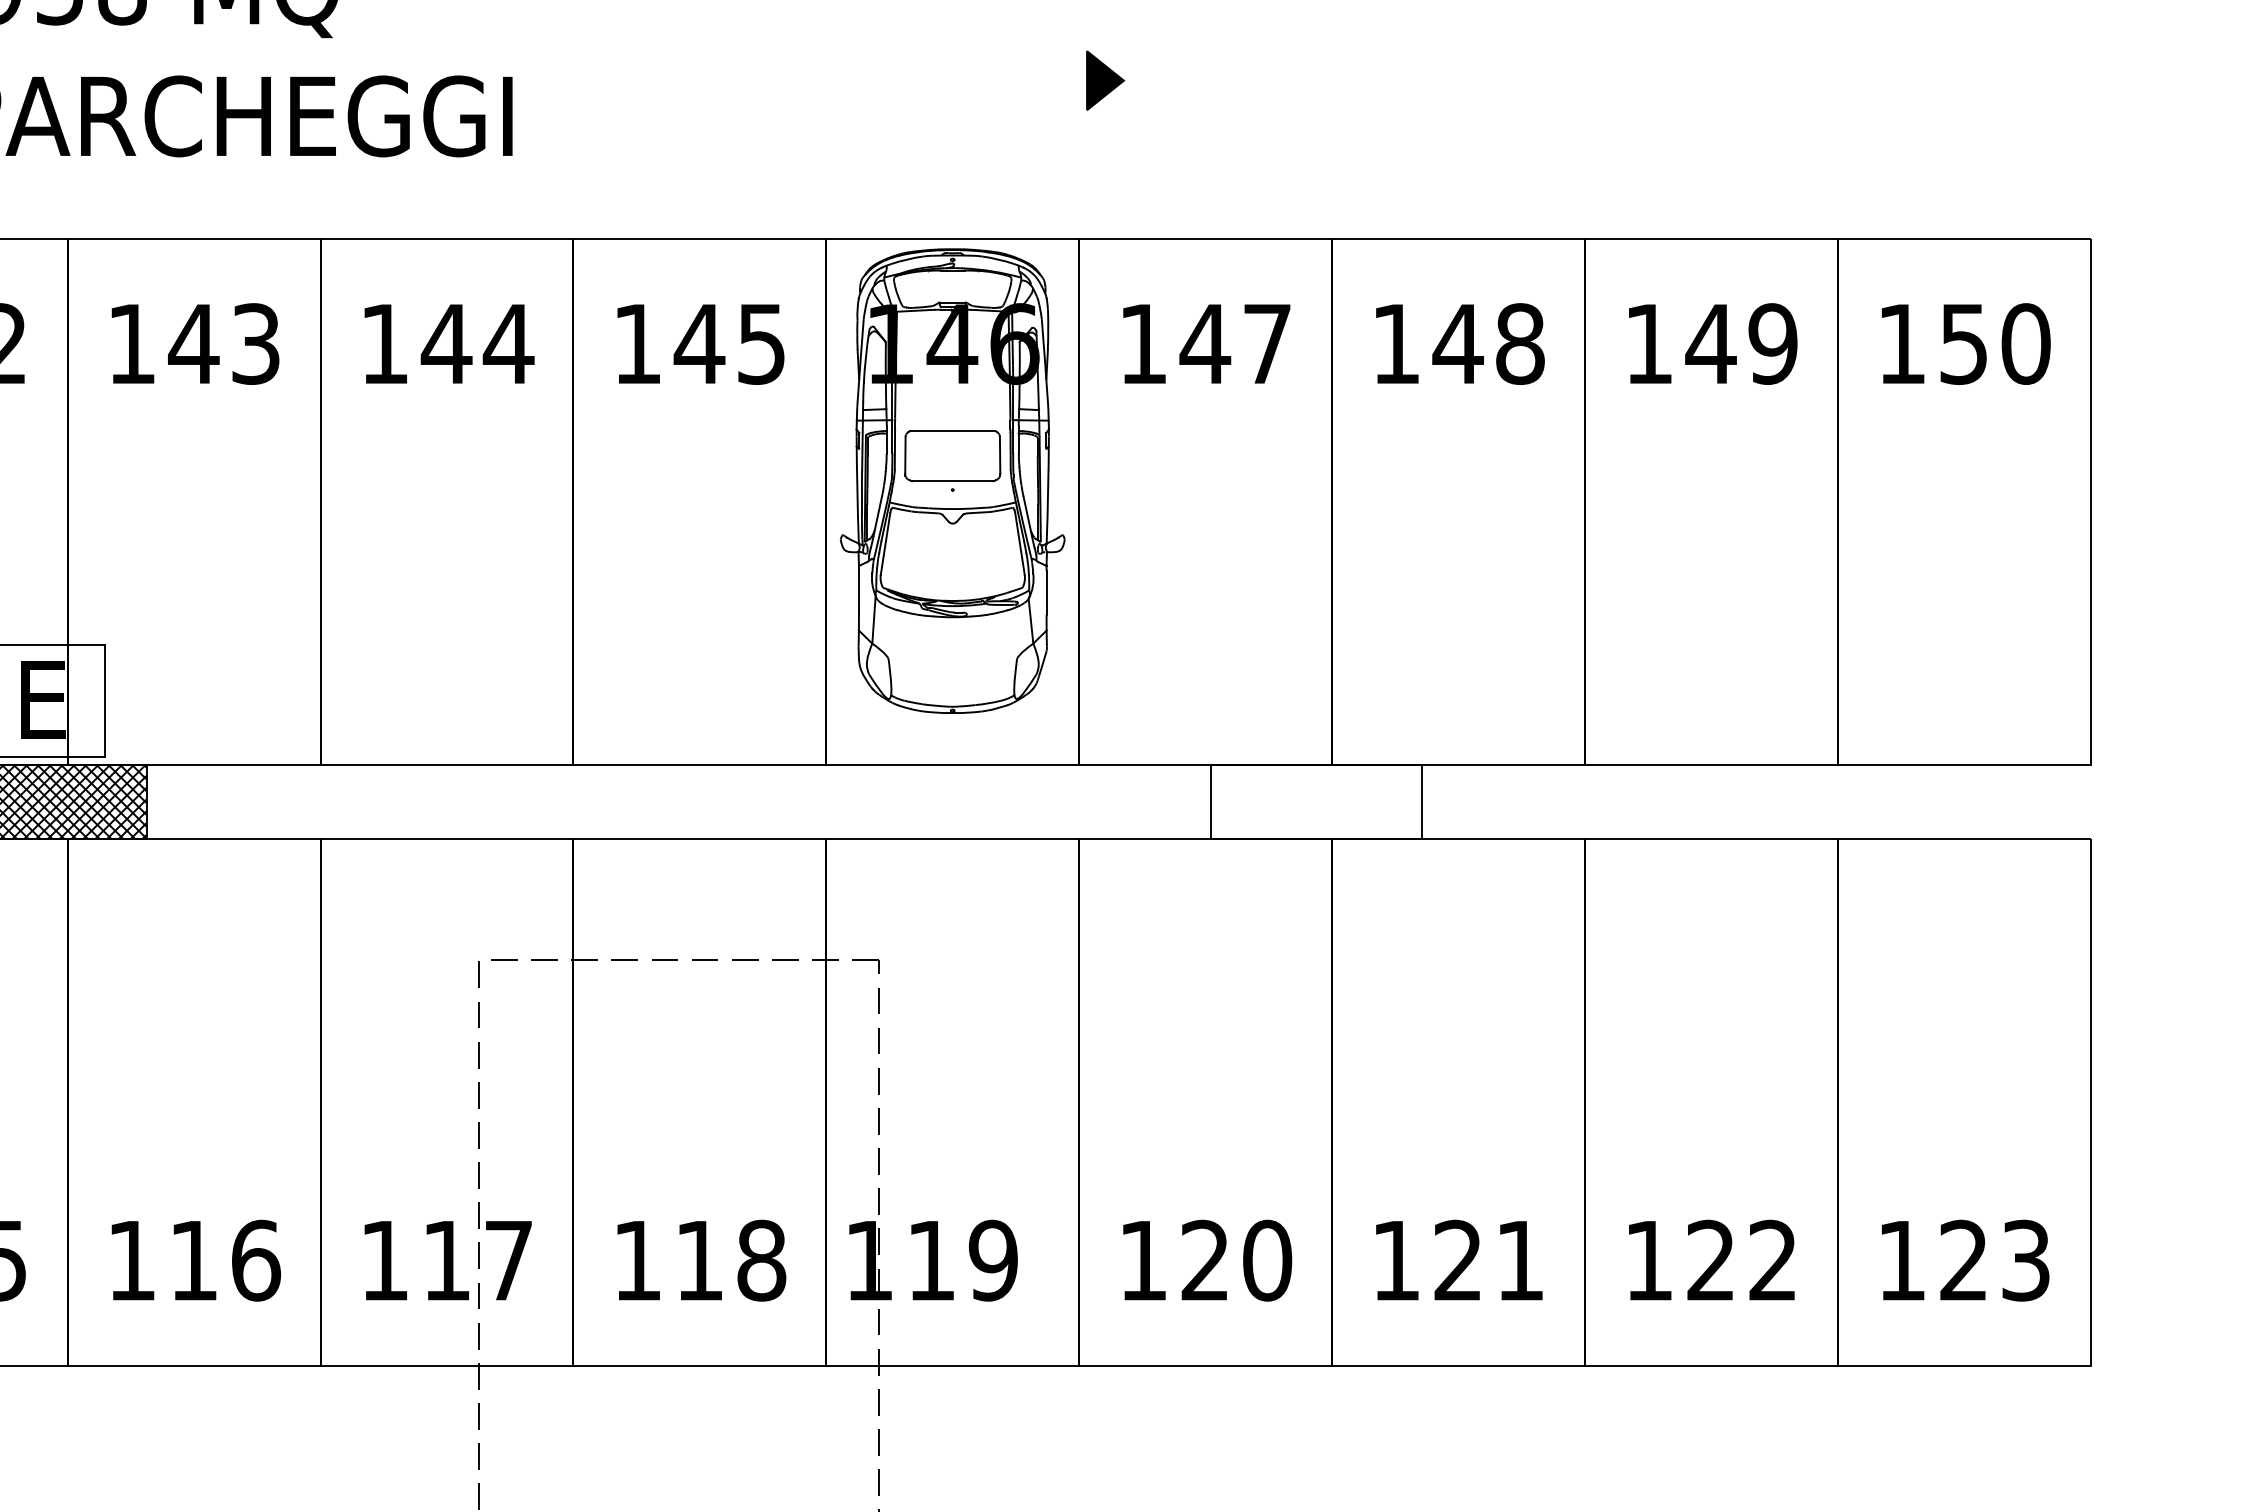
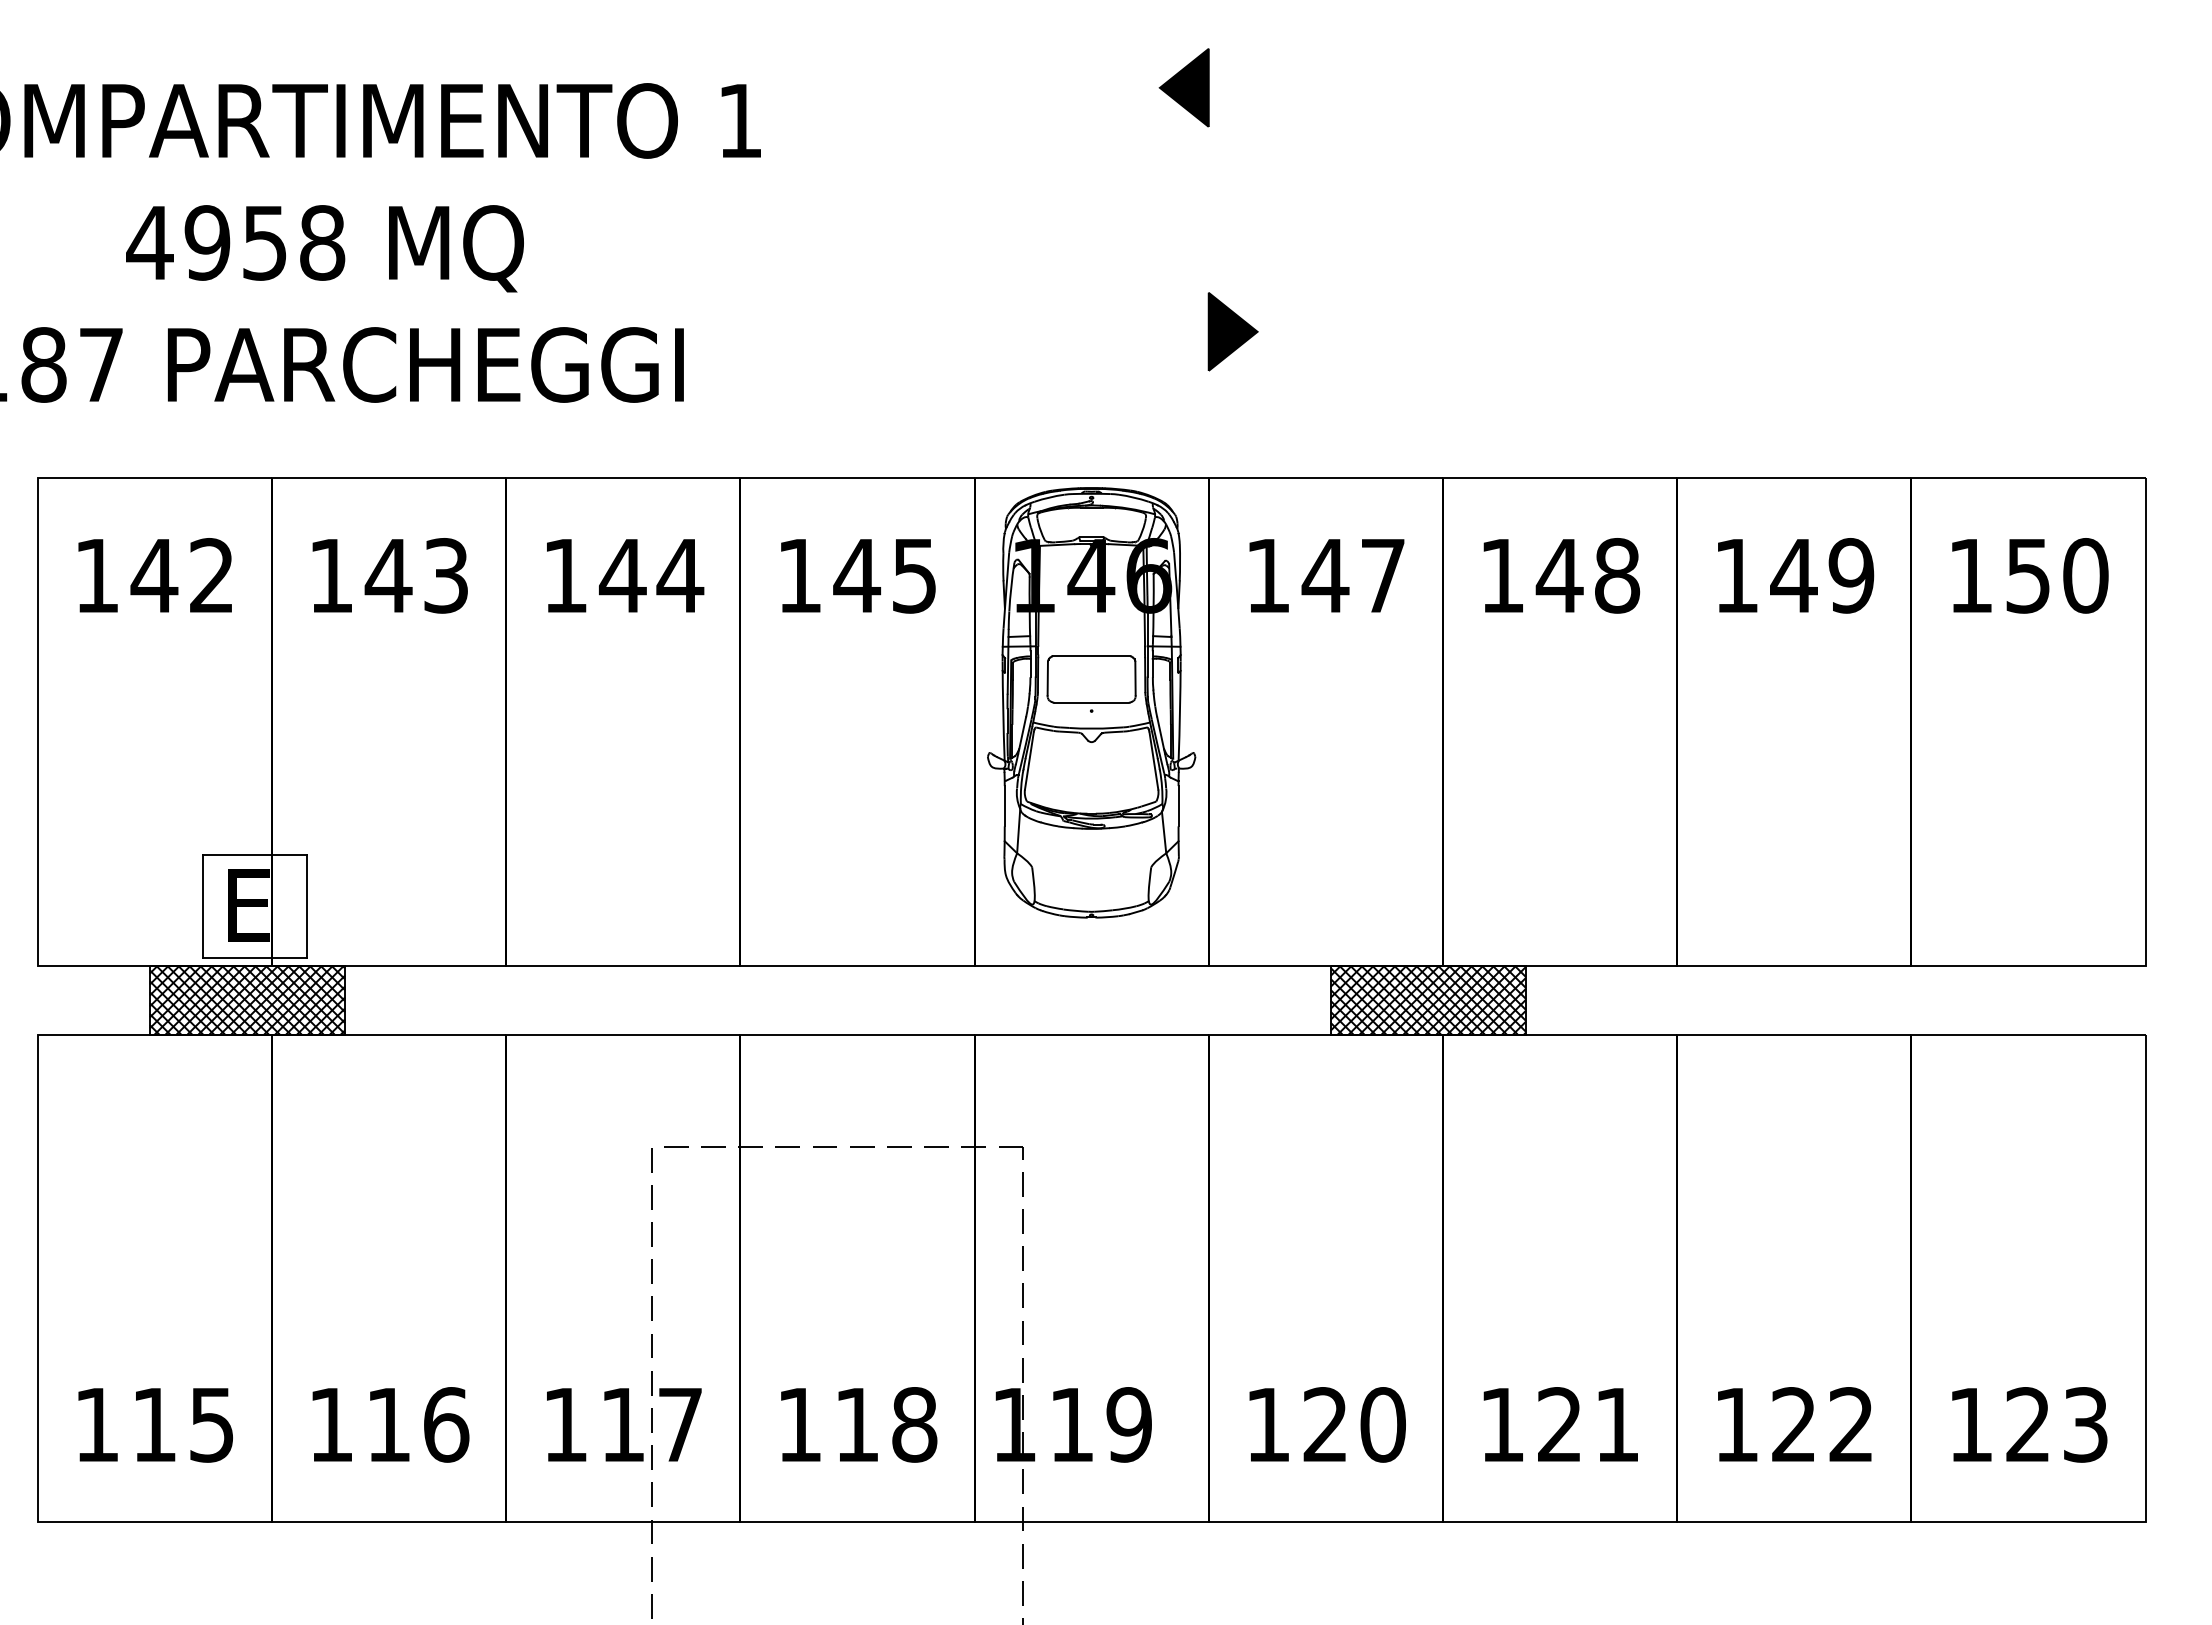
part: (1104, 80) -> (1232, 331), size x1.43
hatch: (1315, 802) -> (1427, 1000), added

